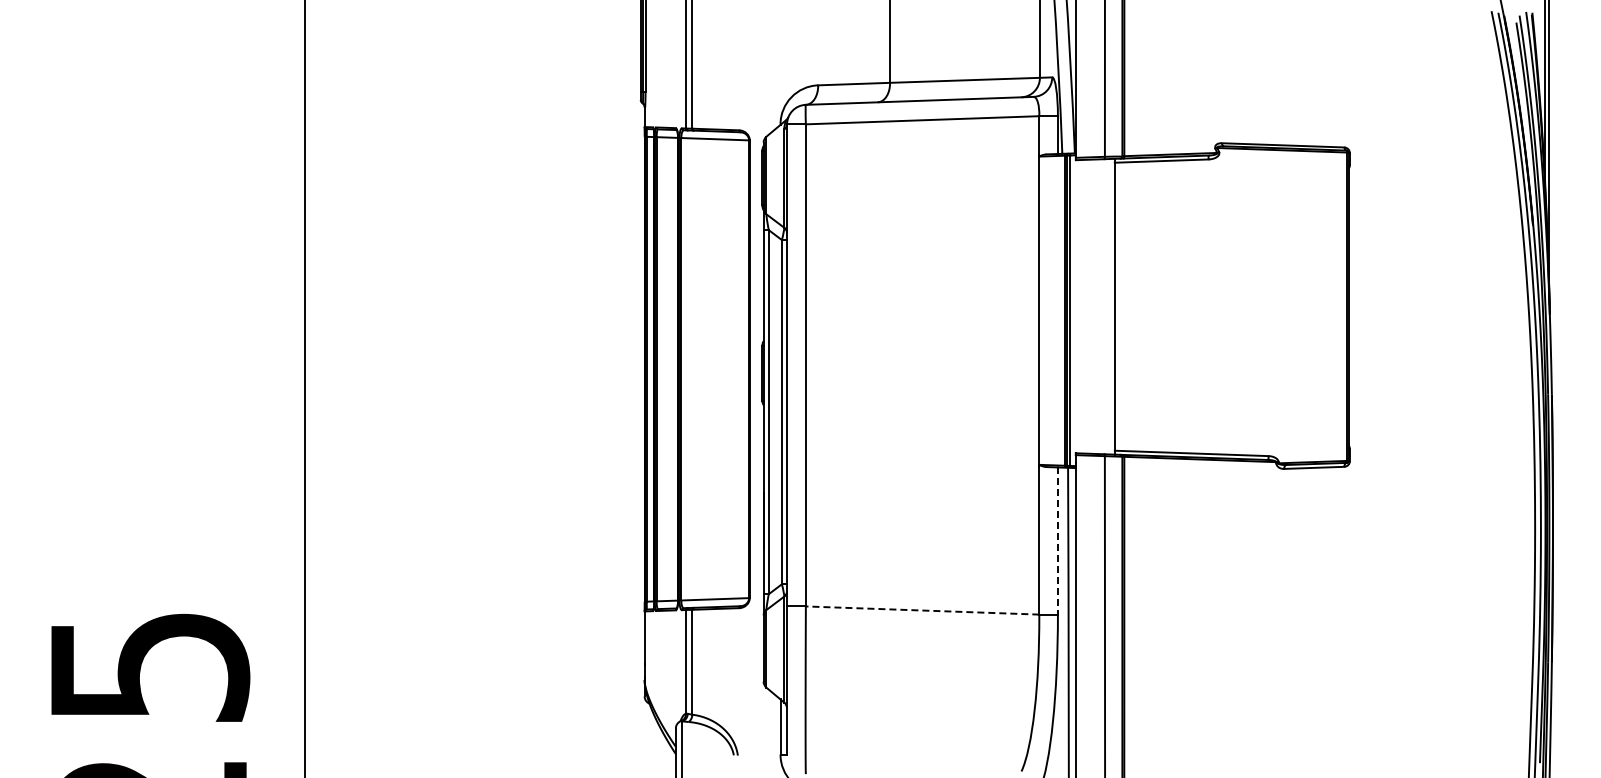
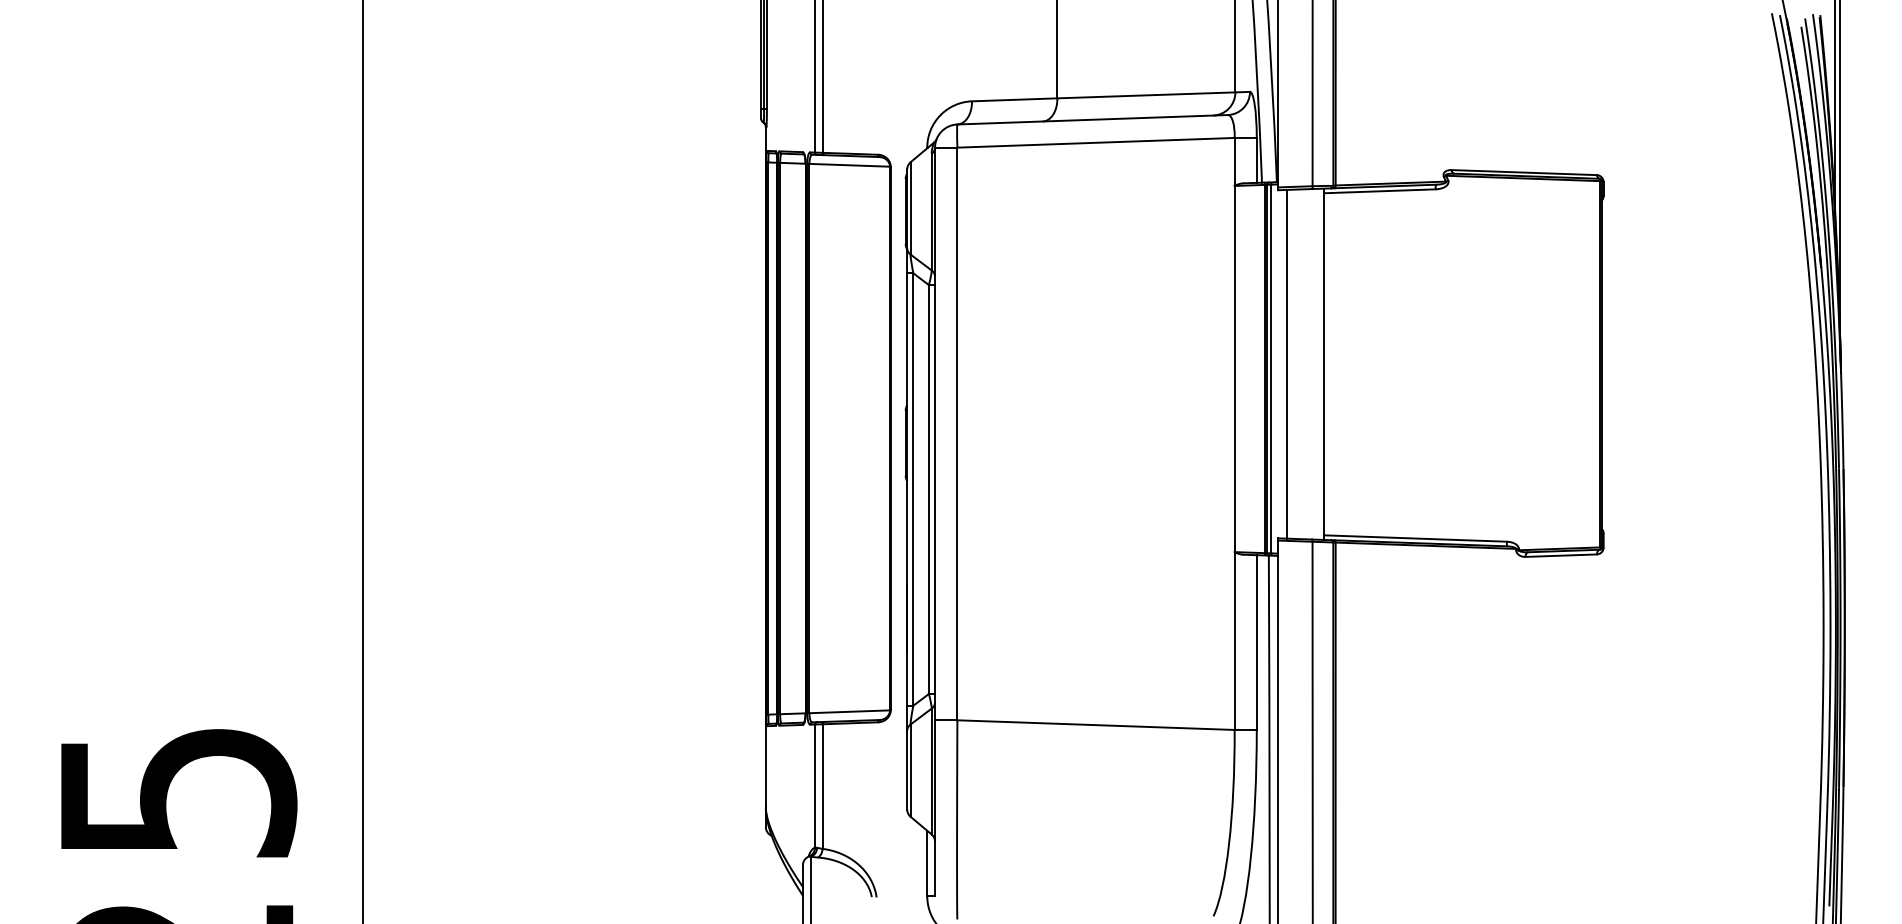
line: (1083, 306) -> (1287, 364), added
line: (1057, 541) -> (1256, 643), dashed -> solid
line: (922, 610) -> (1095, 725), dashed -> solid

